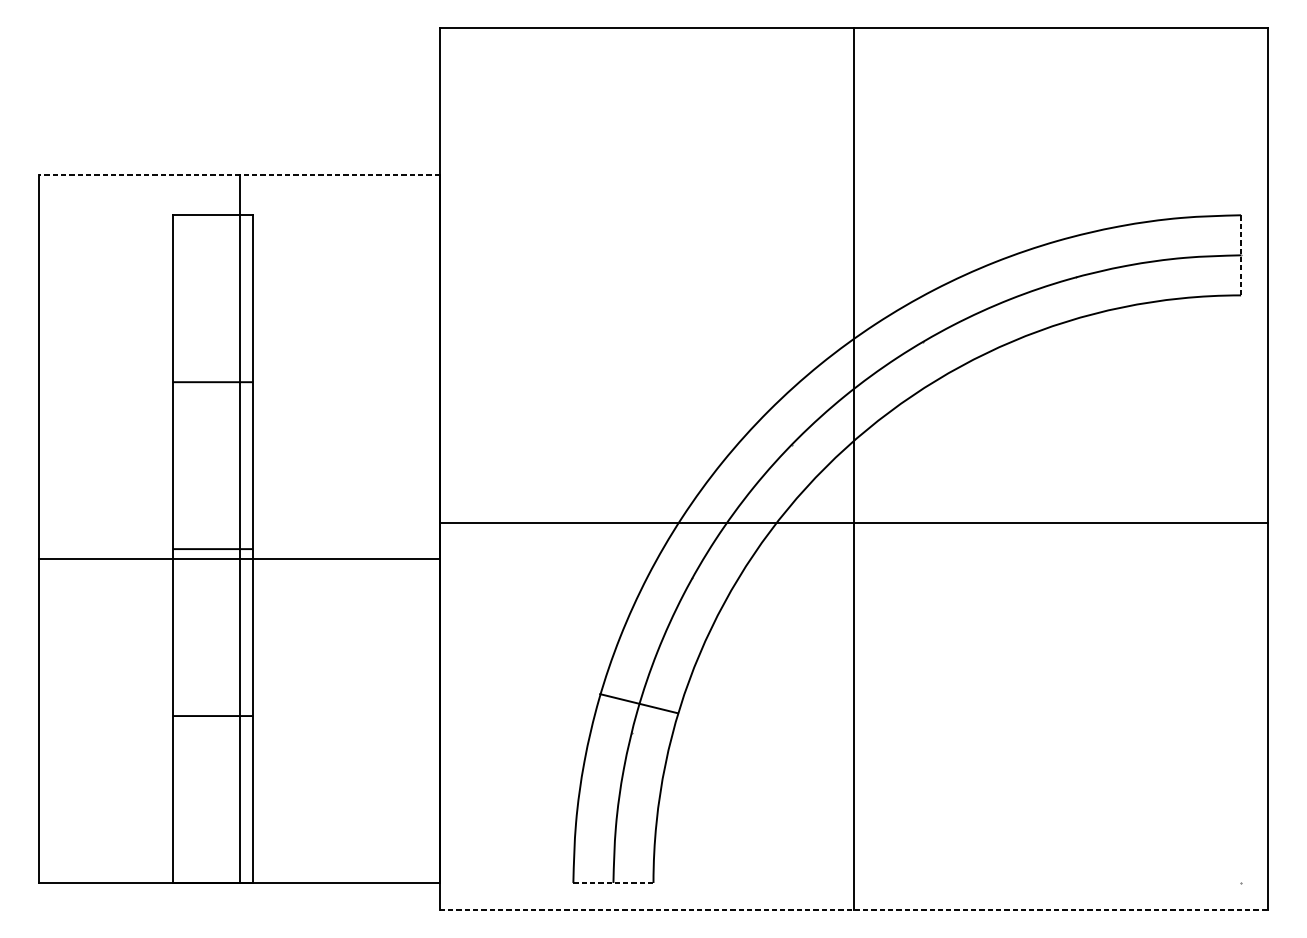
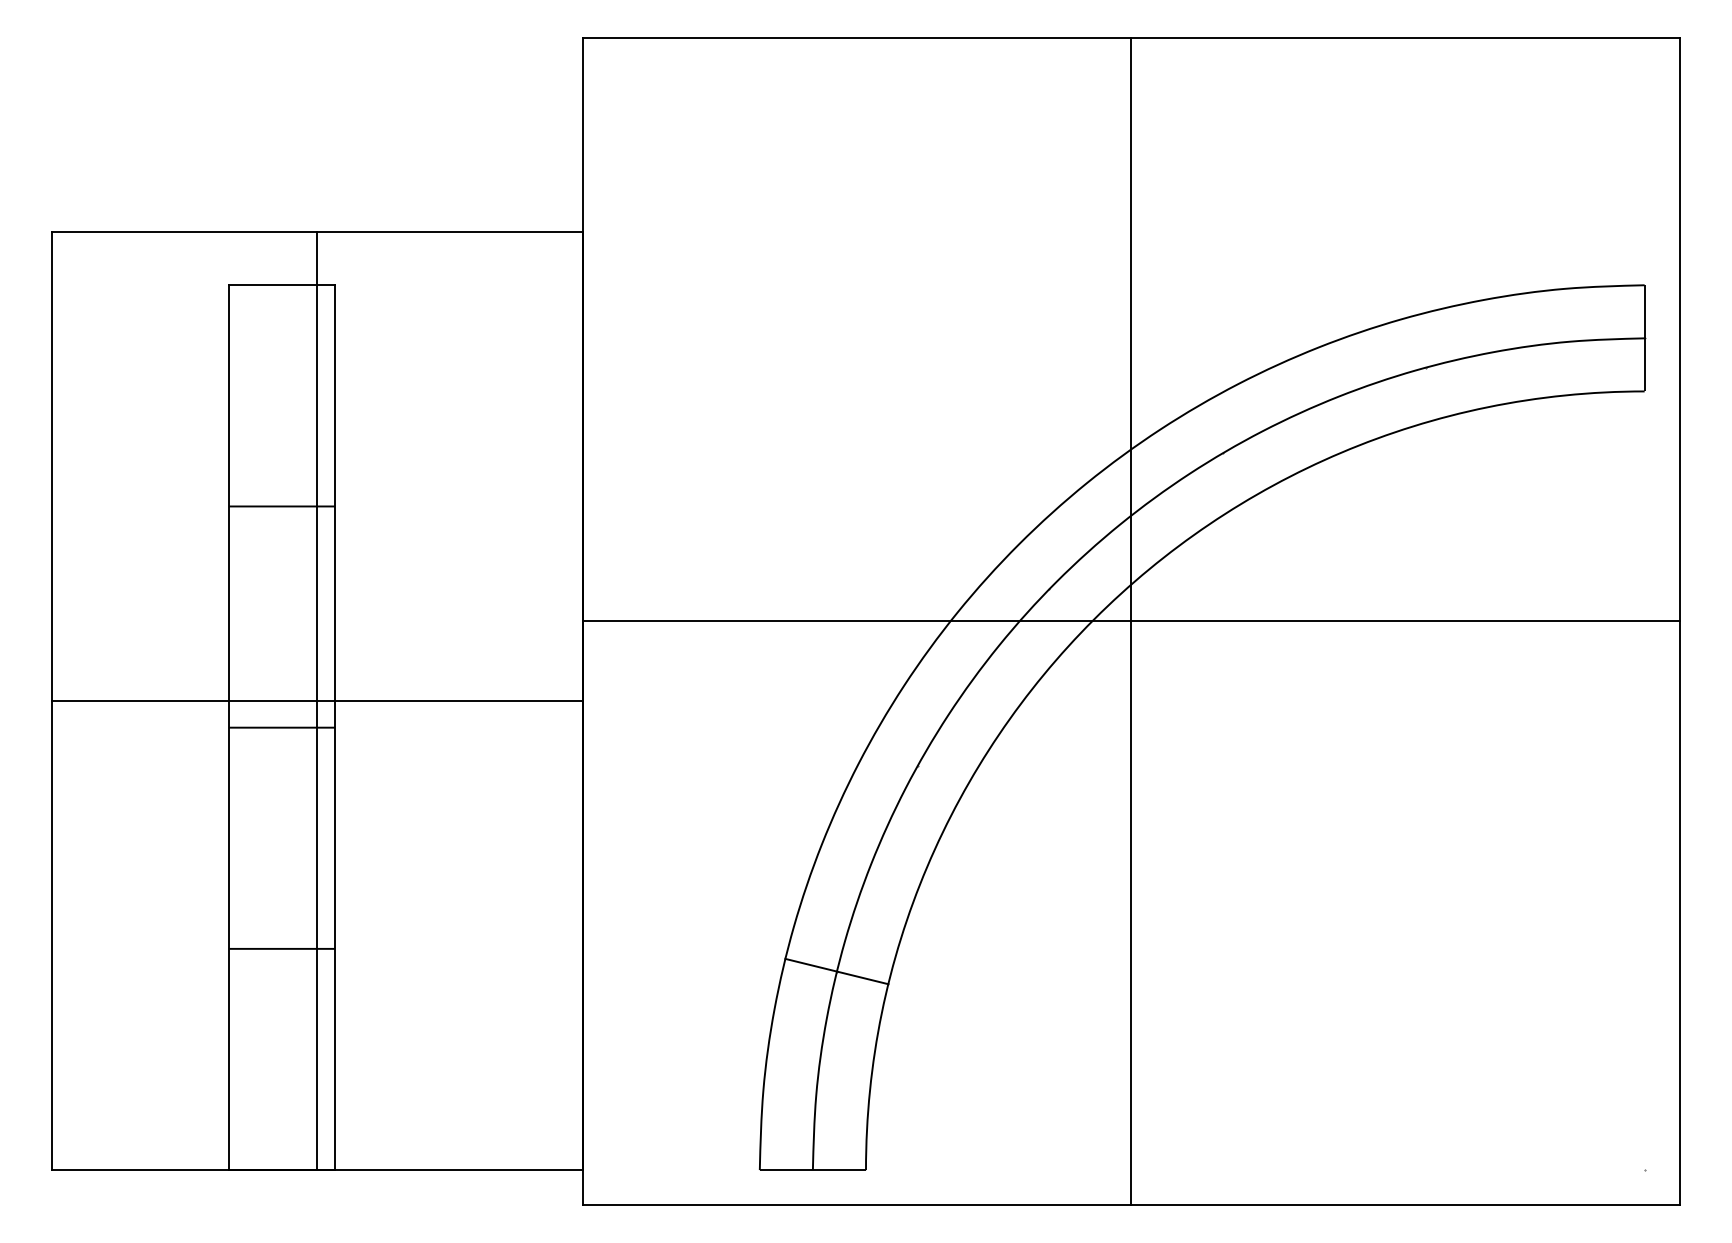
line: (238, 175) -> (316, 232), dashed -> solid
line: (1240, 254) -> (1644, 337), dashed -> solid
line: (853, 523) -> (1131, 621), moved
line: (238, 558) -> (316, 701), moved
line: (638, 703) -> (836, 971), moved
line: (613, 883) -> (813, 1170), dashed -> solid
line: (853, 909) -> (1131, 1205), dashed -> solid

